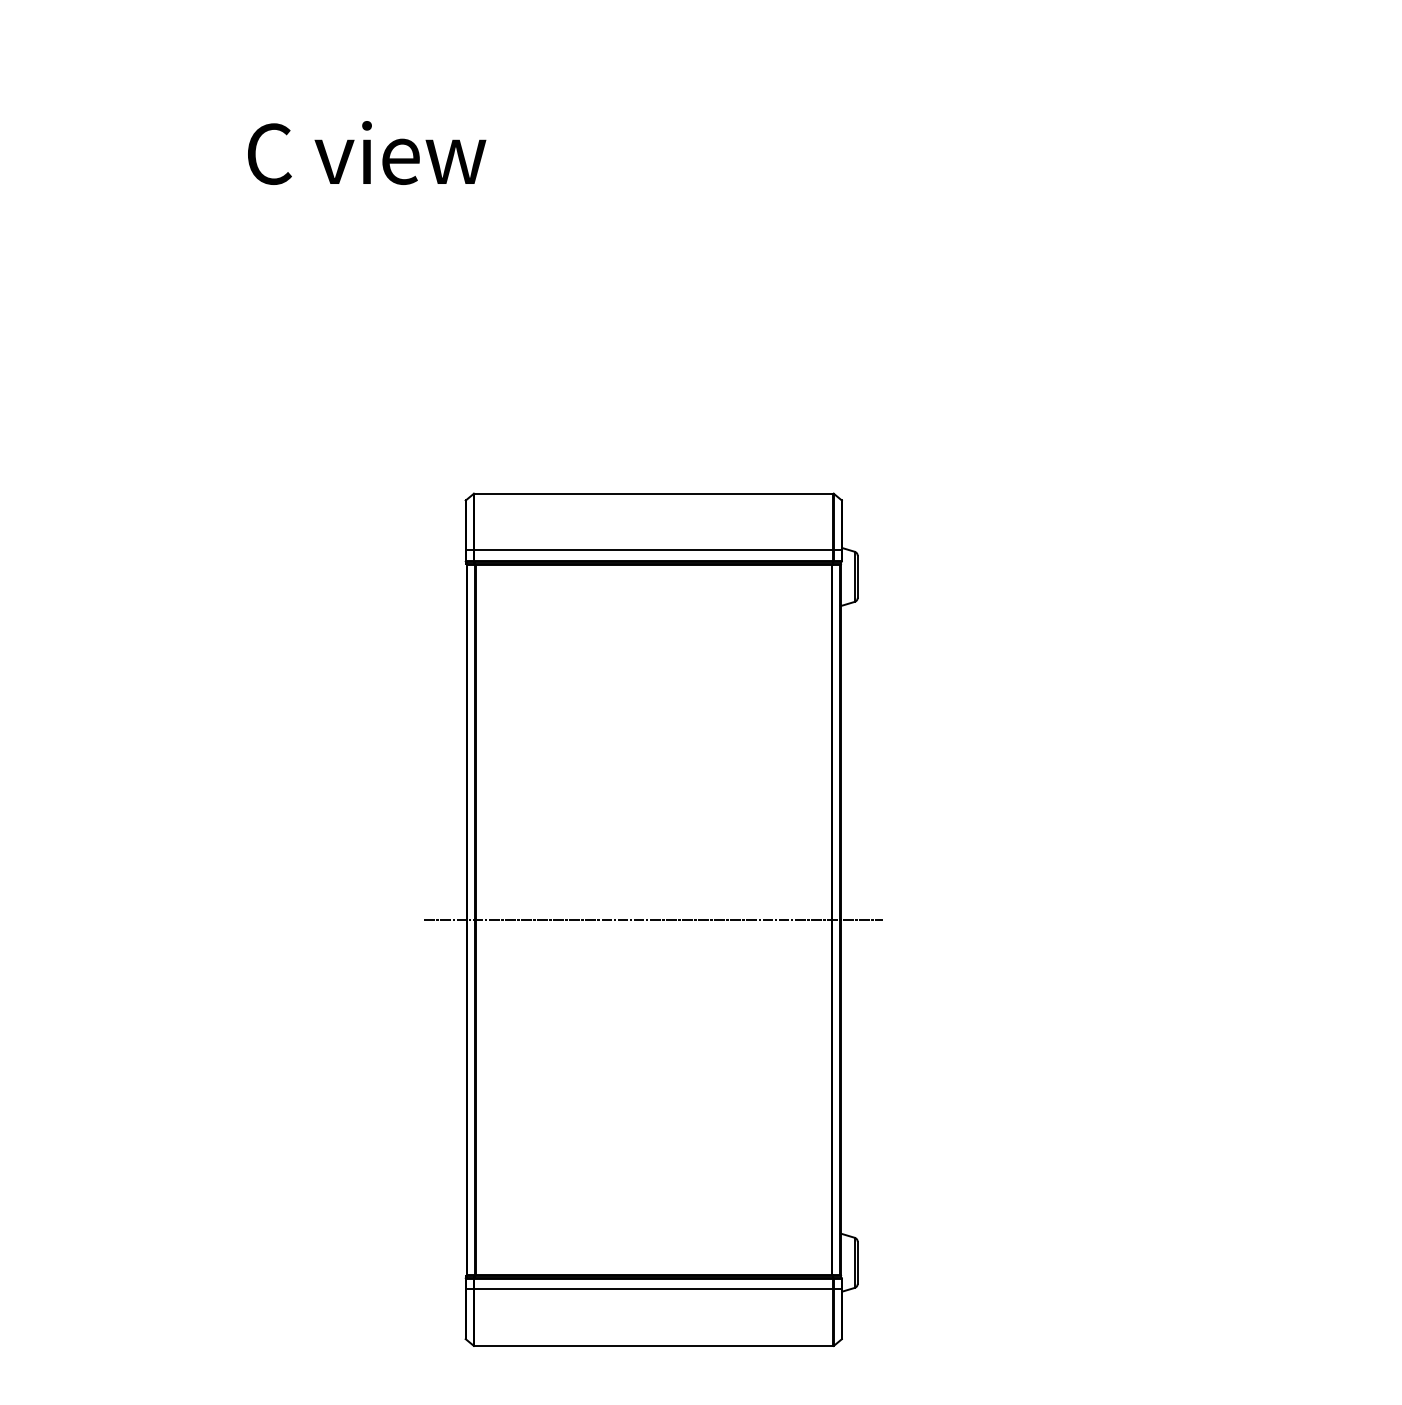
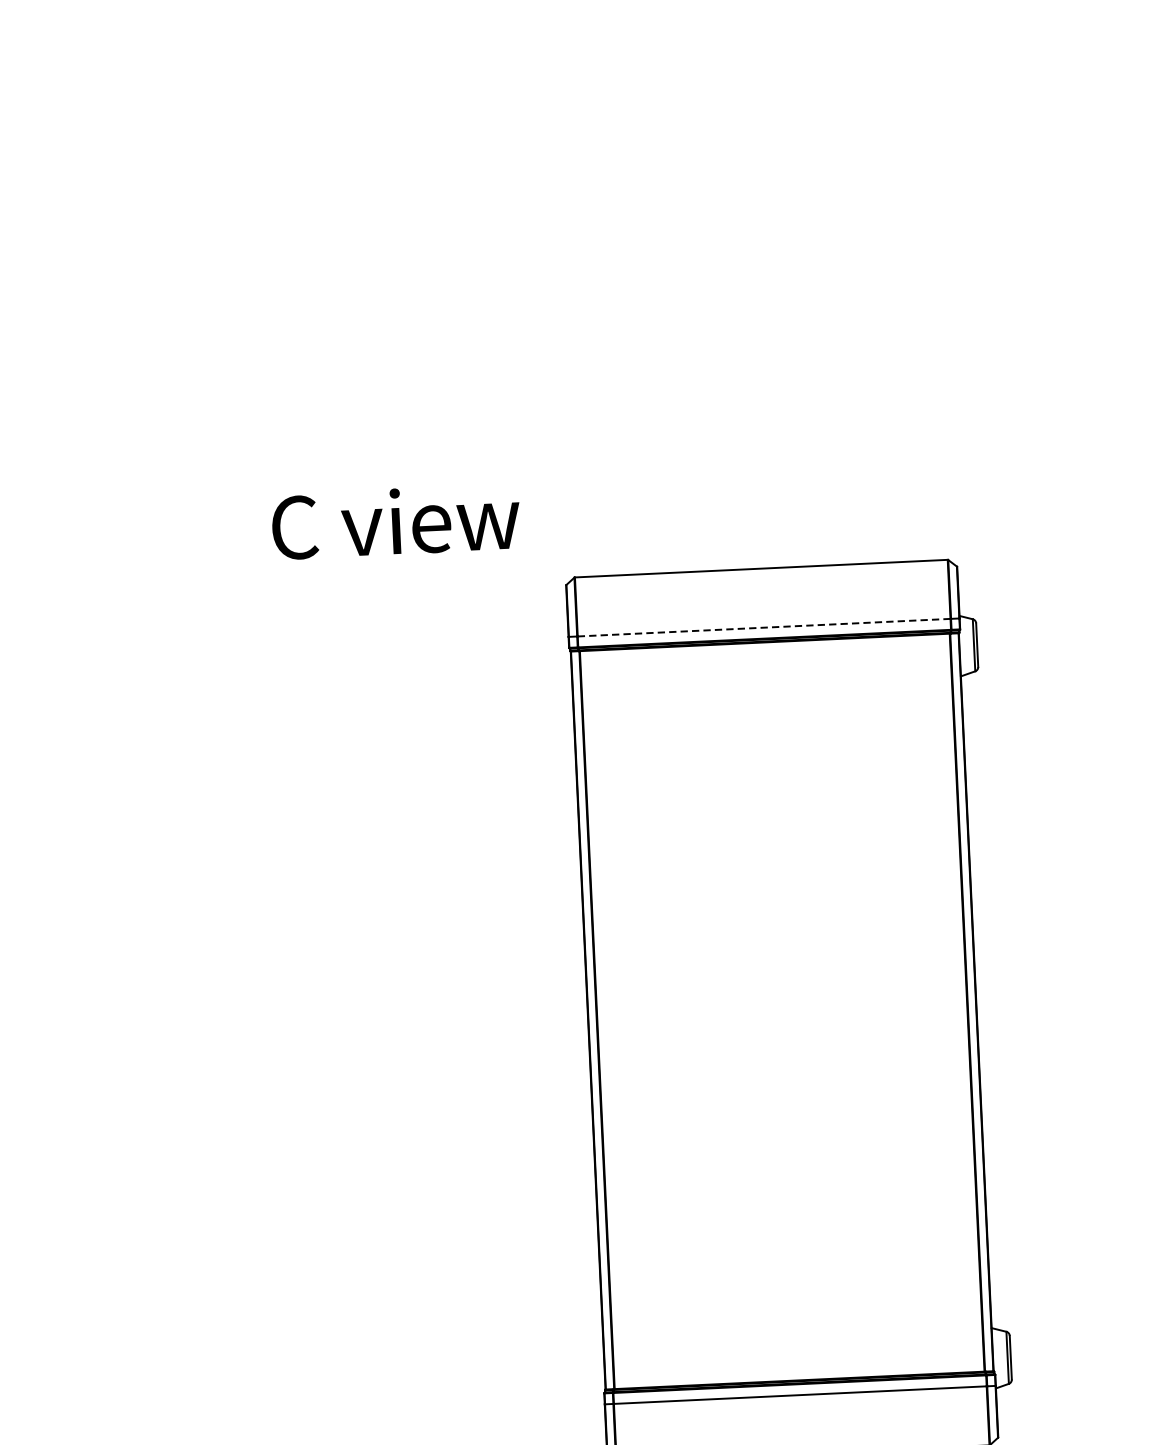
text: (367, 152) -> (396, 521), moved
line: (654, 550) -> (764, 627), solid -> dashed
line: (653, 919) -> (781, 1011), removed

